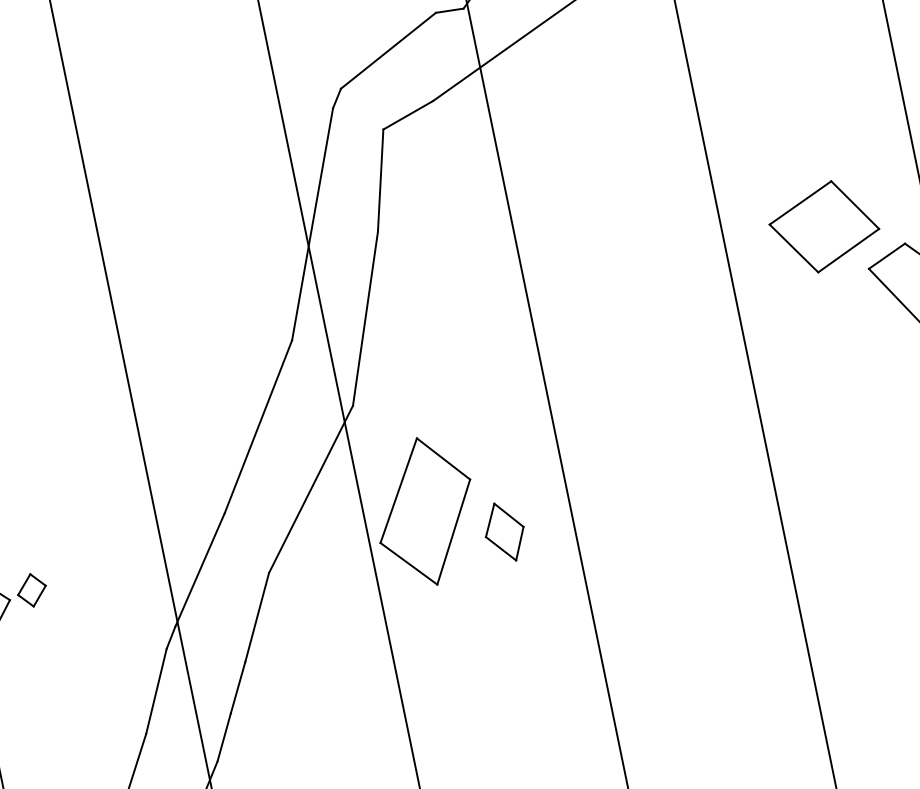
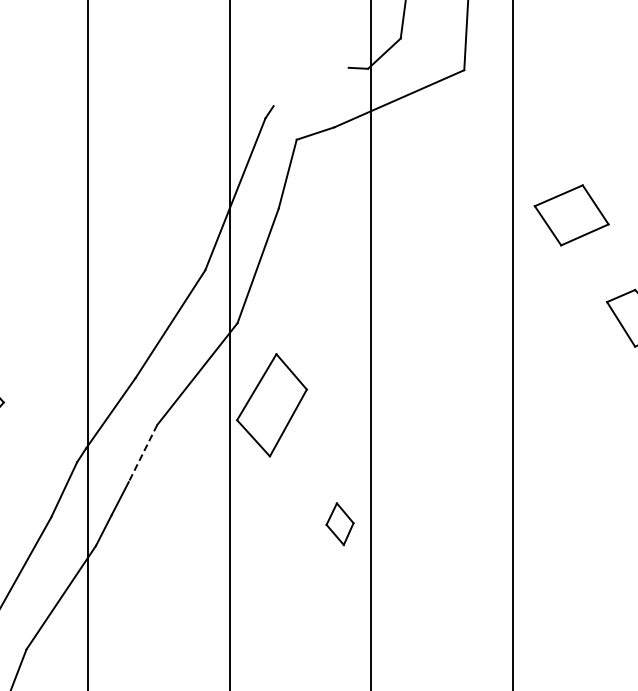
line: (387, 50) -> (310, 86), removed
part: (824, 227) -> (571, 215), moved
part: (504, 532) -> (339, 524), moved
line: (256, 617) -> (142, 453), solid -> dashed

